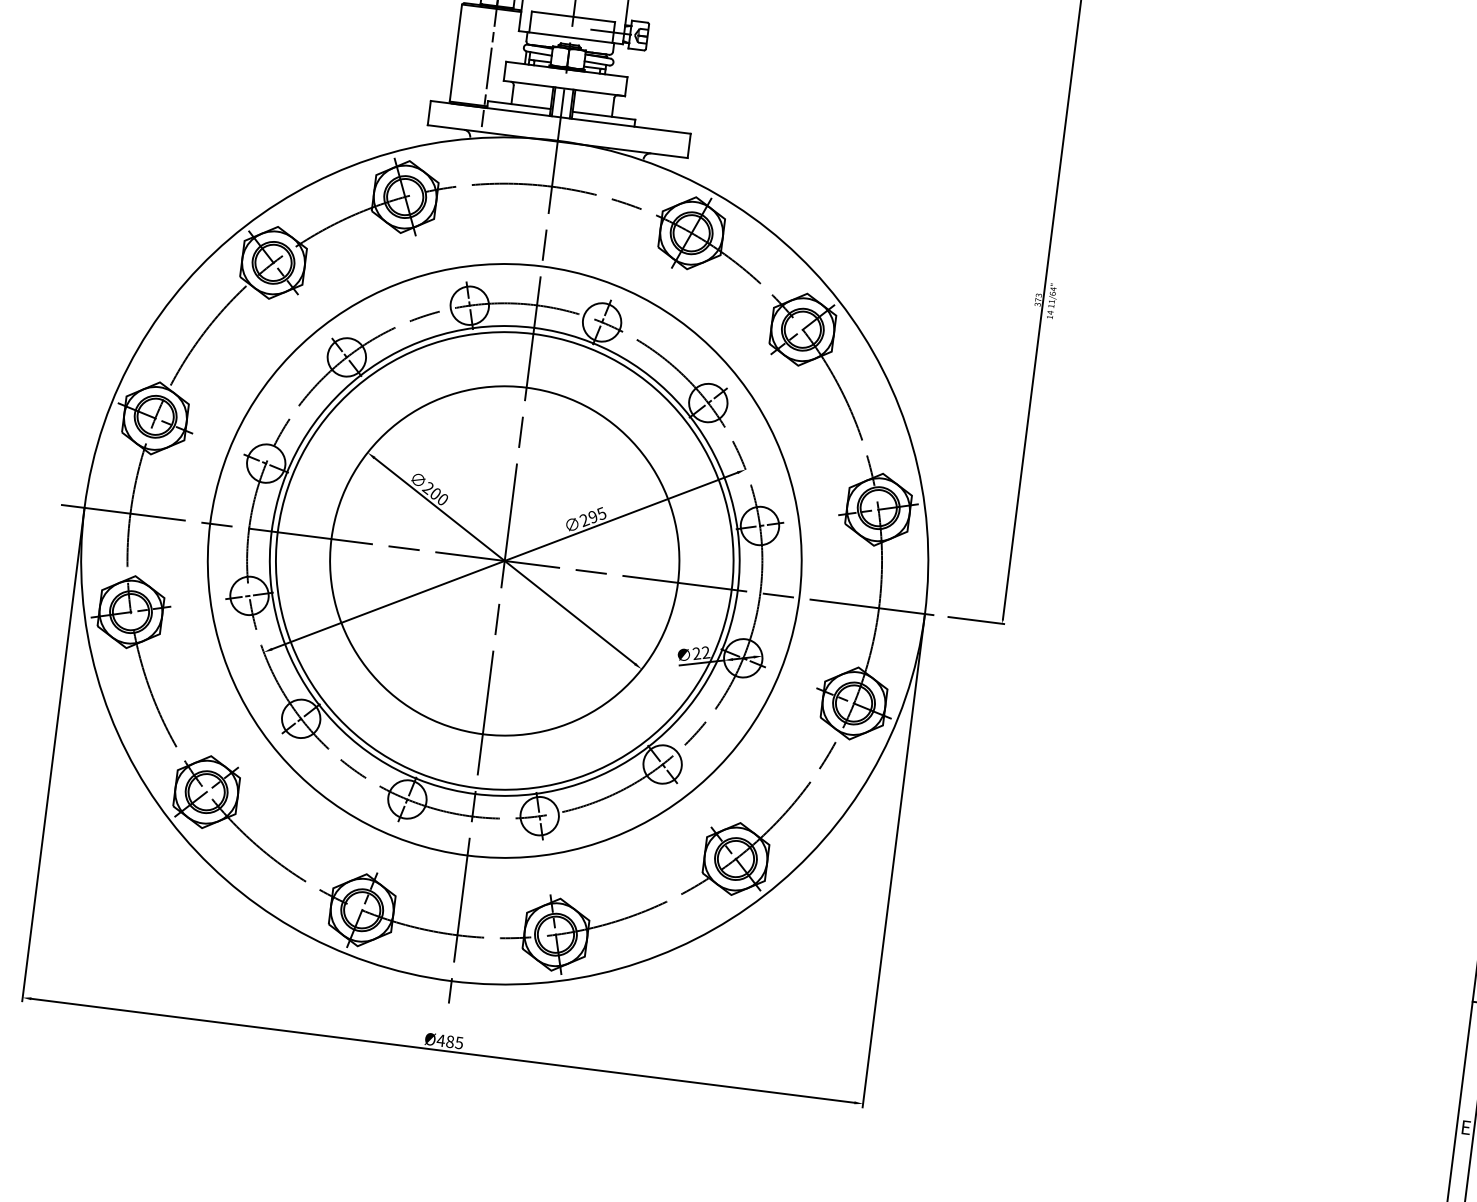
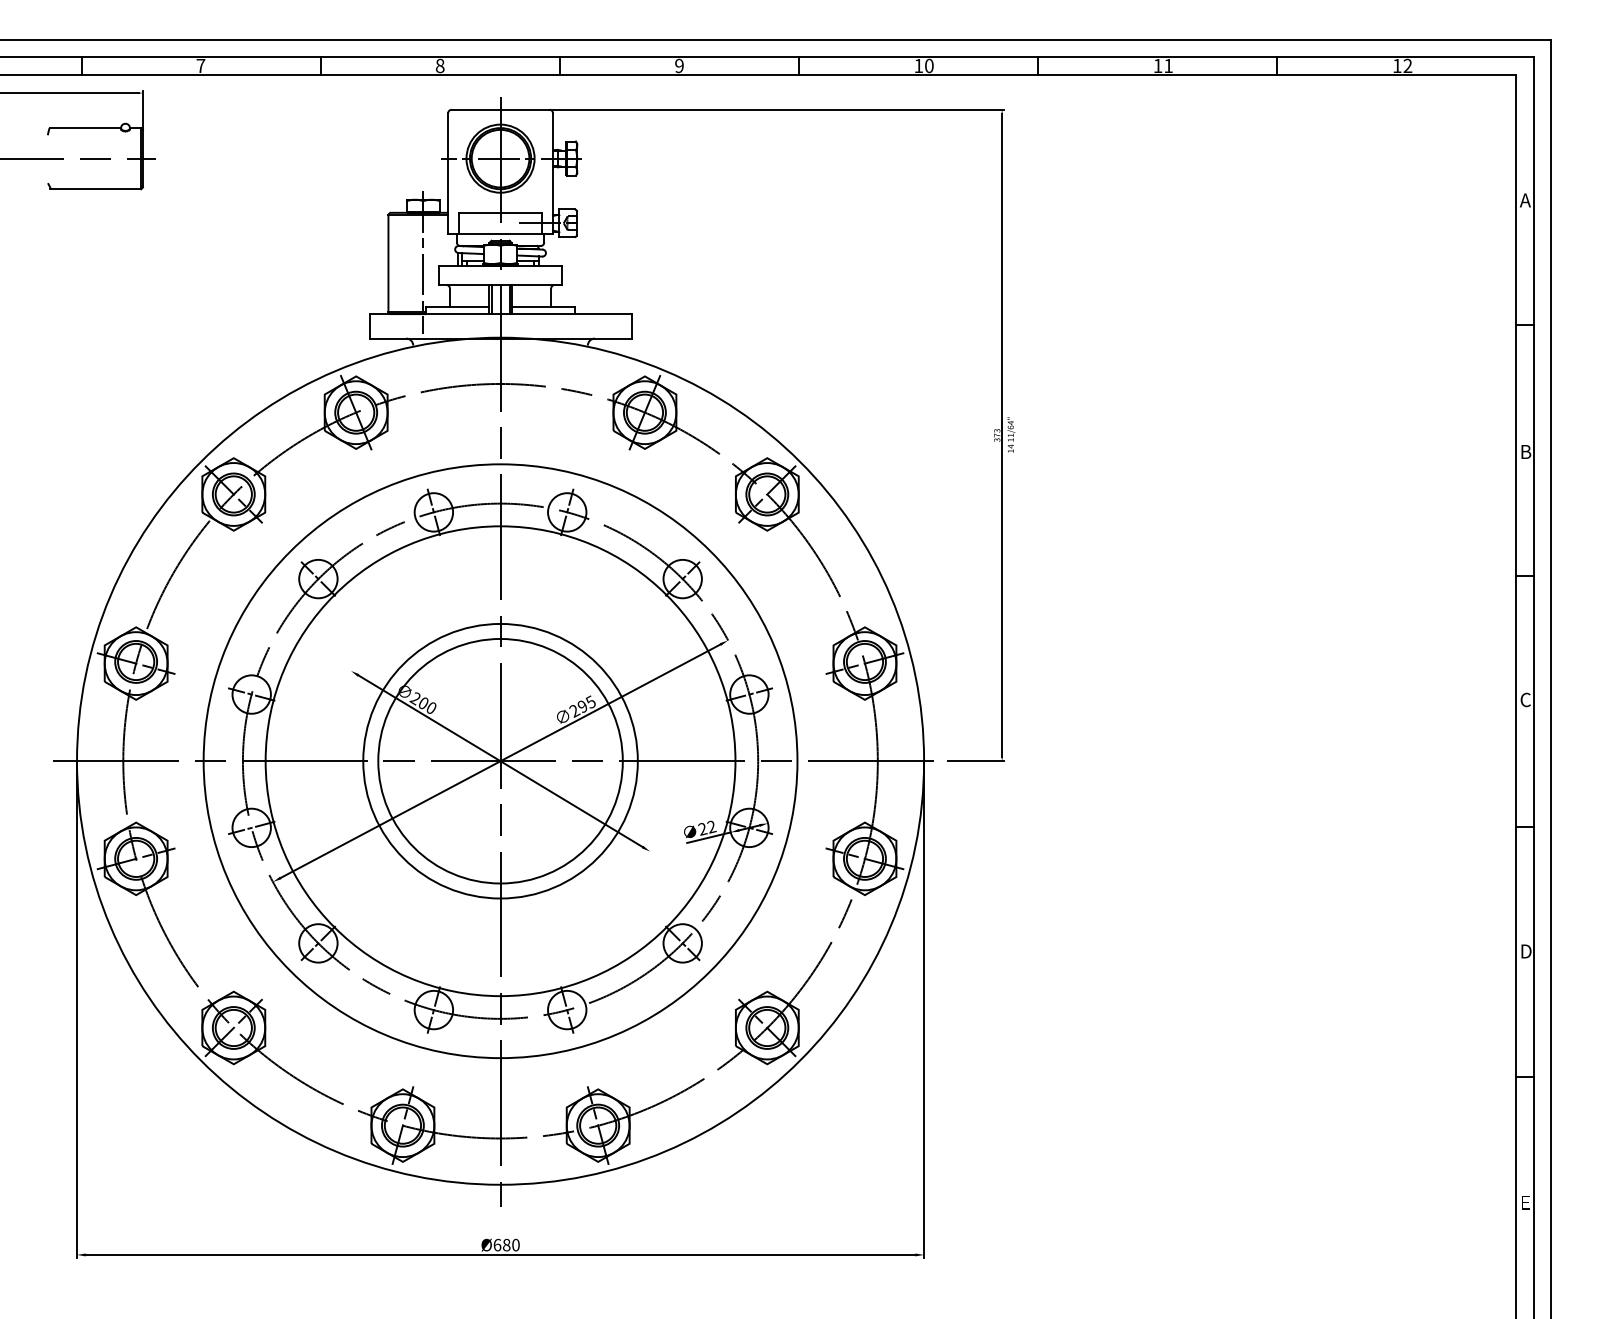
circle: (504, 560) -> (500, 760), size x0.7
circle: (504, 561) -> (500, 761), size x0.6
text: (450, 1041) -> (506, 1244), Ø485 -> Ø680

